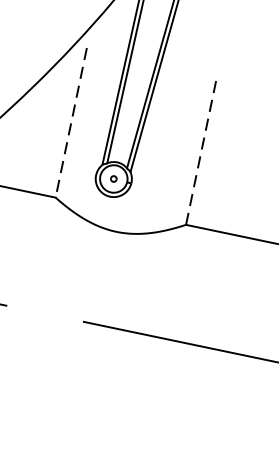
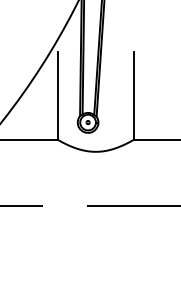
line: (70, 123) -> (57, 96), dashed -> solid
line: (200, 150) -> (133, 96), dashed -> solid

